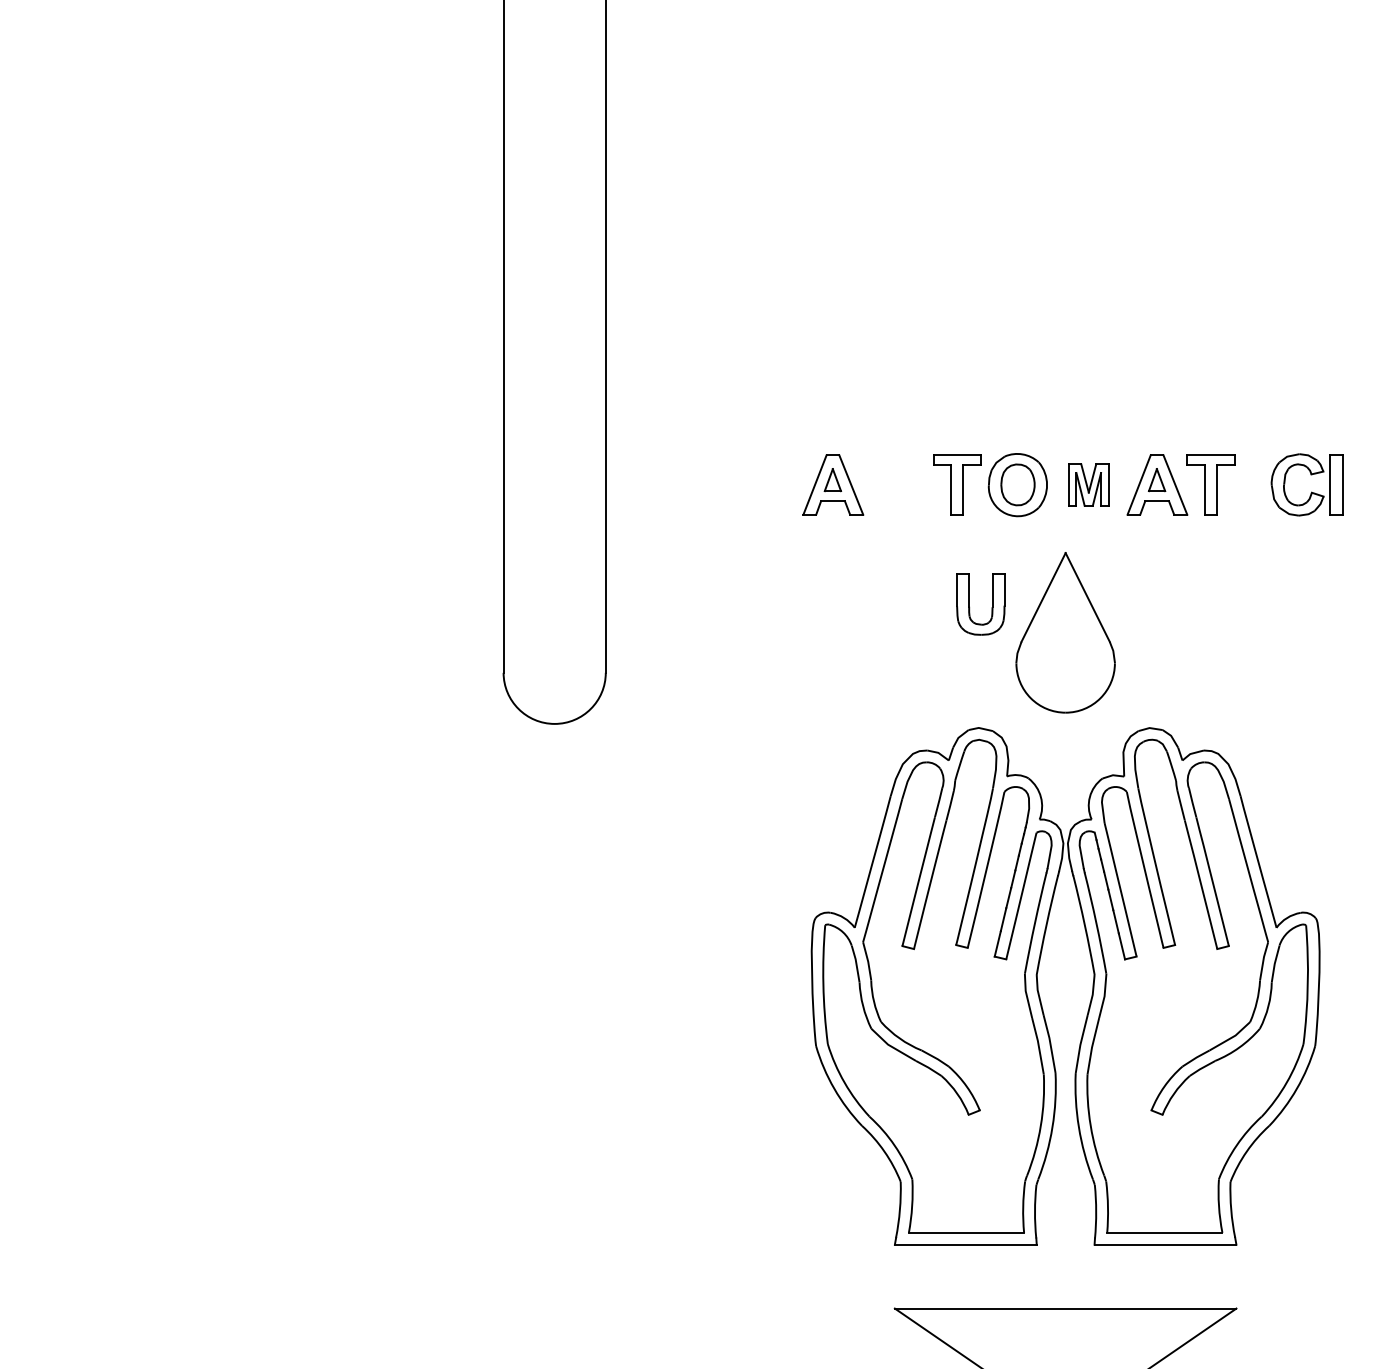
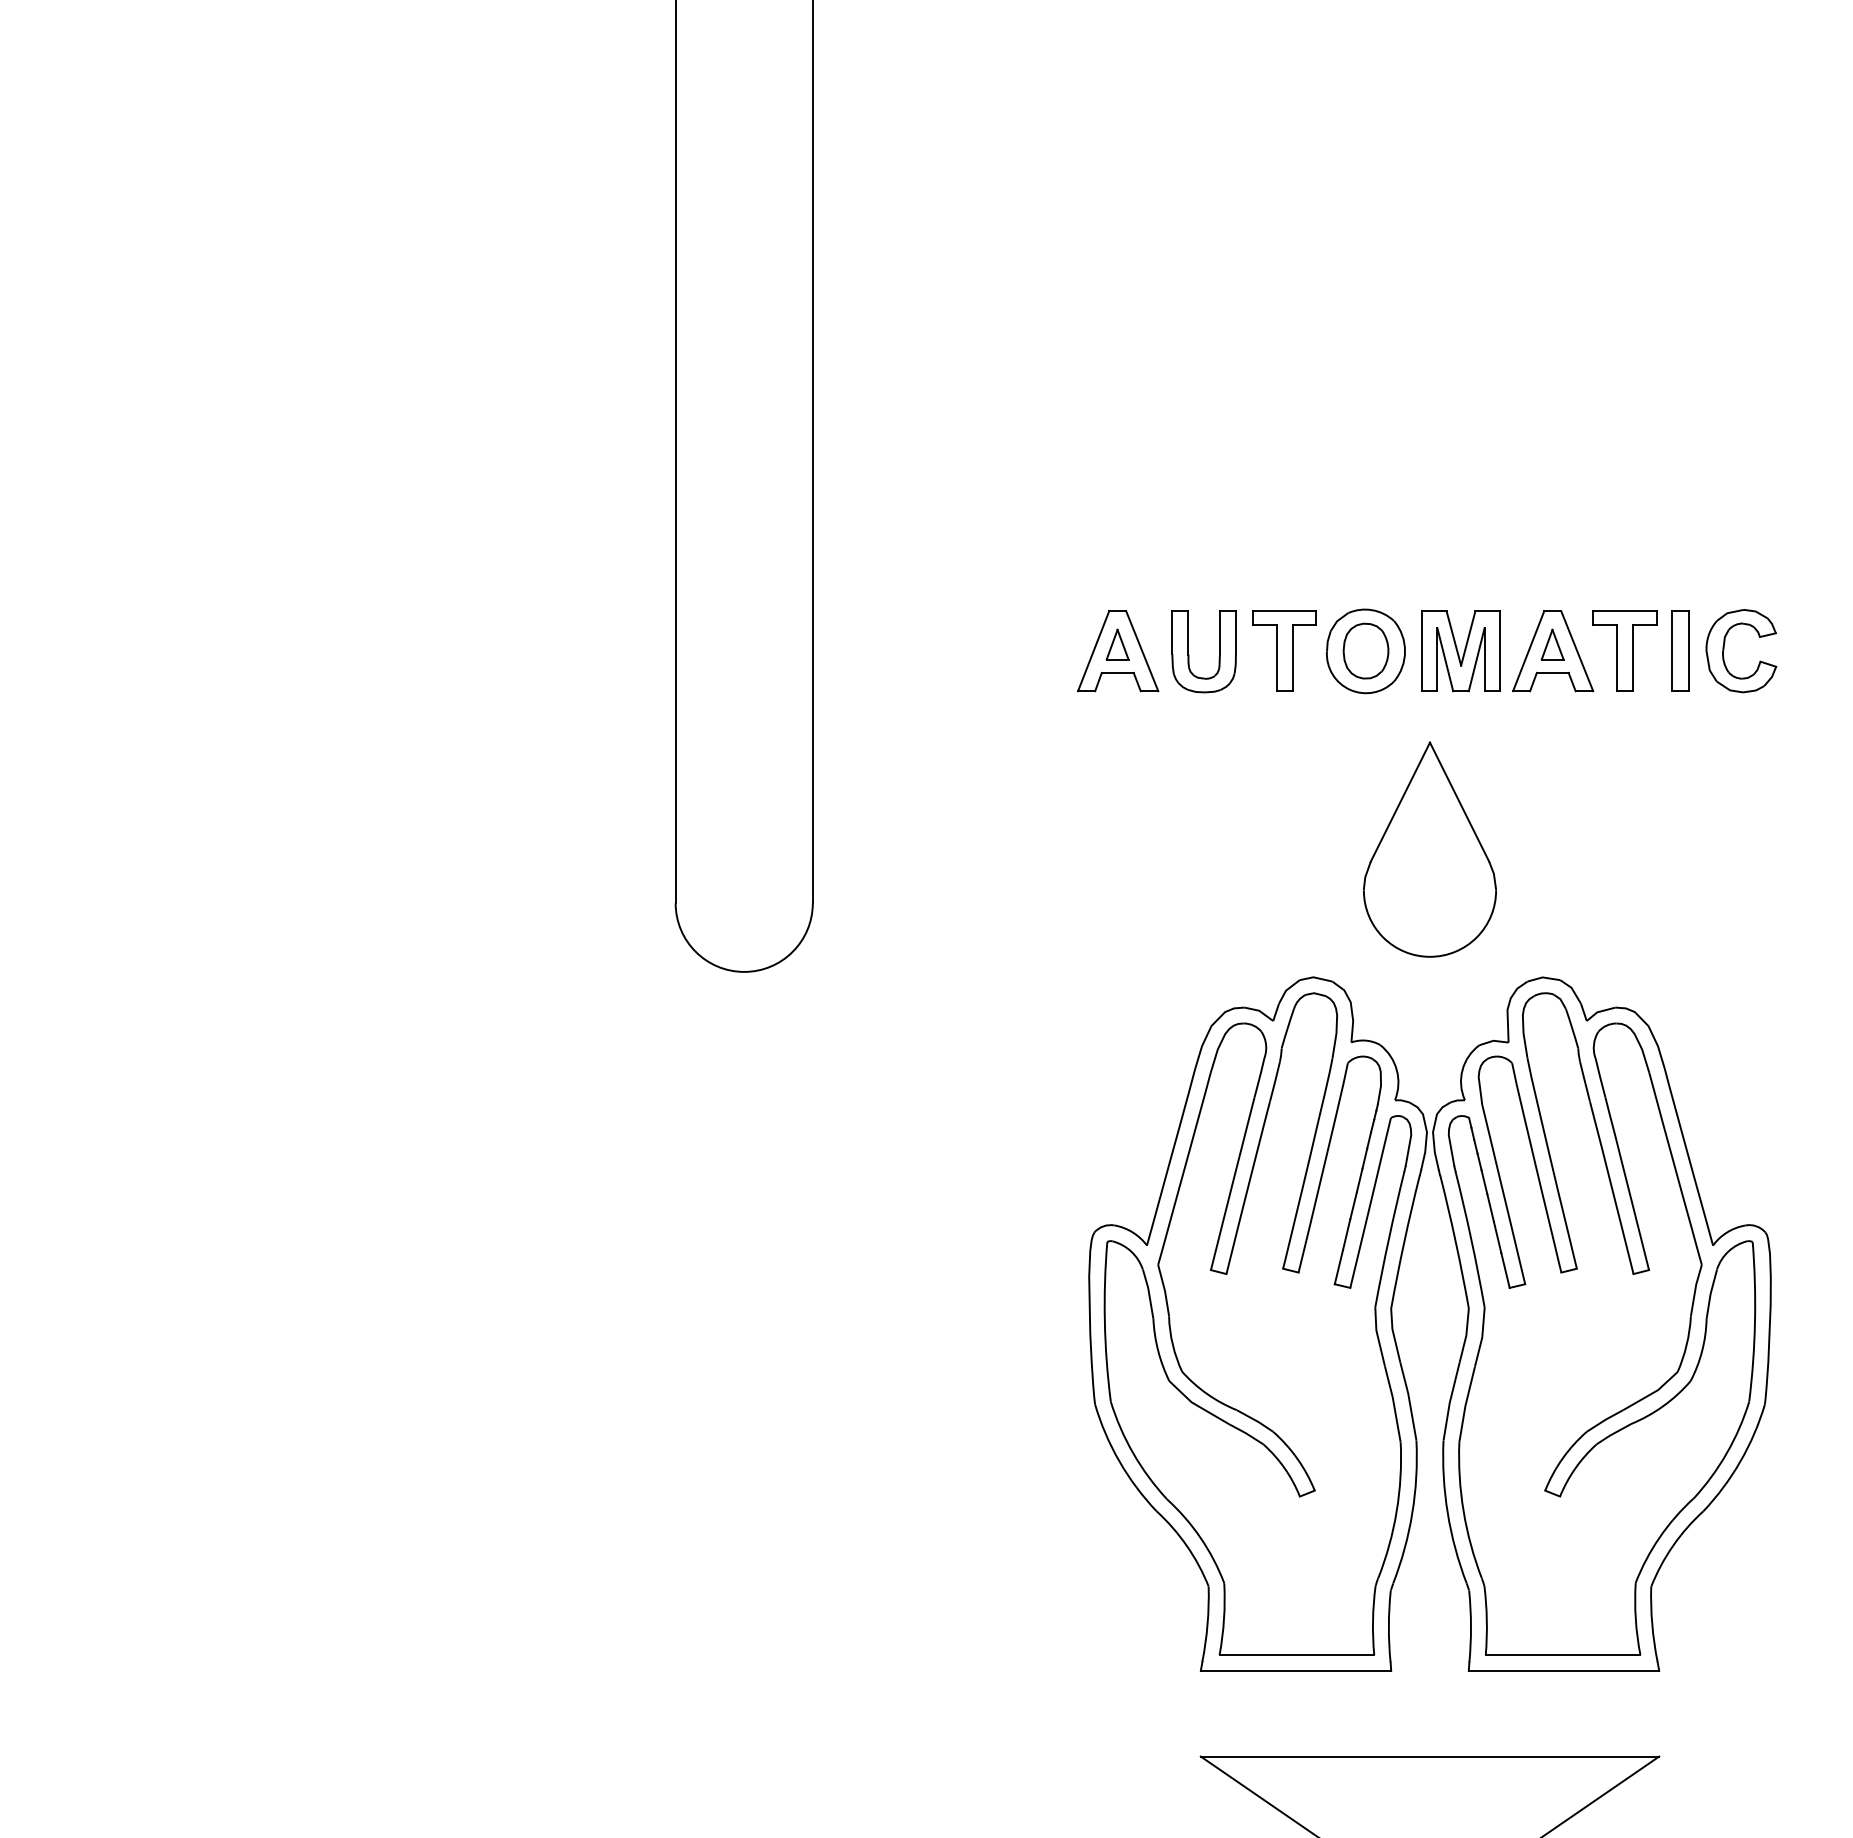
part: (1336, 484) -> (1680, 650), moved
part: (1088, 485) -> (1460, 651), size x1.43
part: (969, 606) -> (1189, 654), moved

